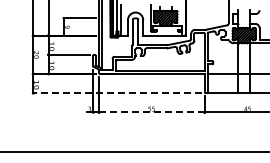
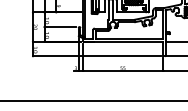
line: (117, 93) -> (97, 56), dashed -> solid
line: (151, 112) -> (122, 70), dashed -> solid

